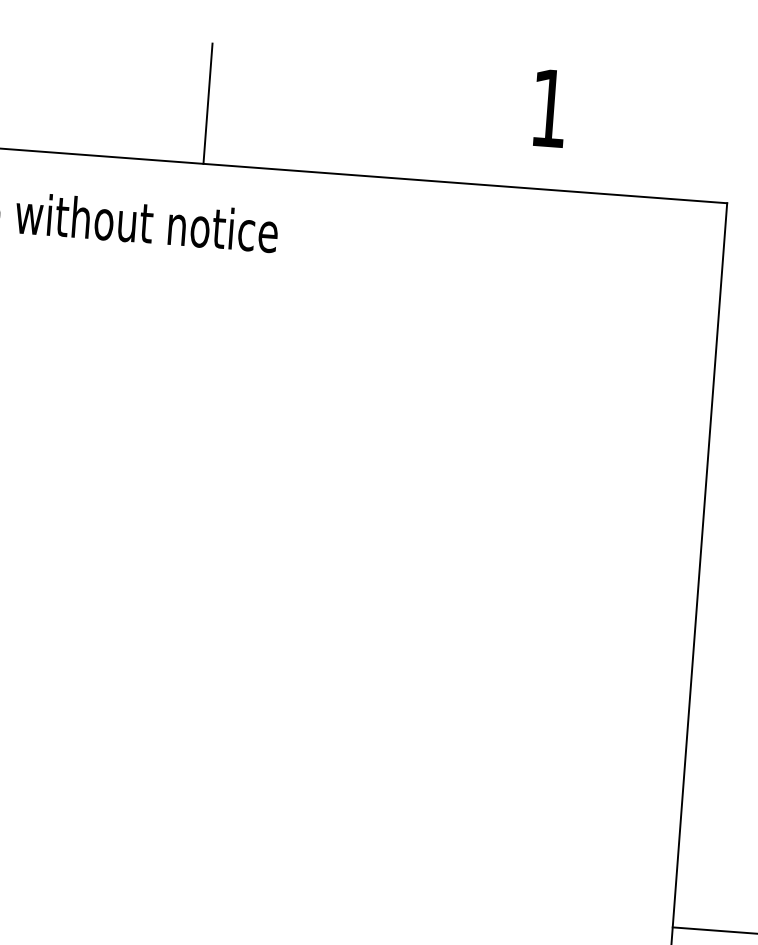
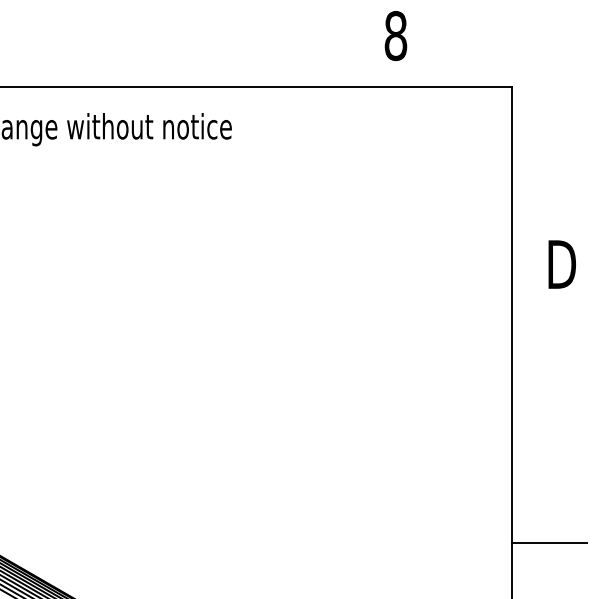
line: (208, 102) -> (182, 48), removed
text: (548, 109) -> (395, 36), 1 -> 8

